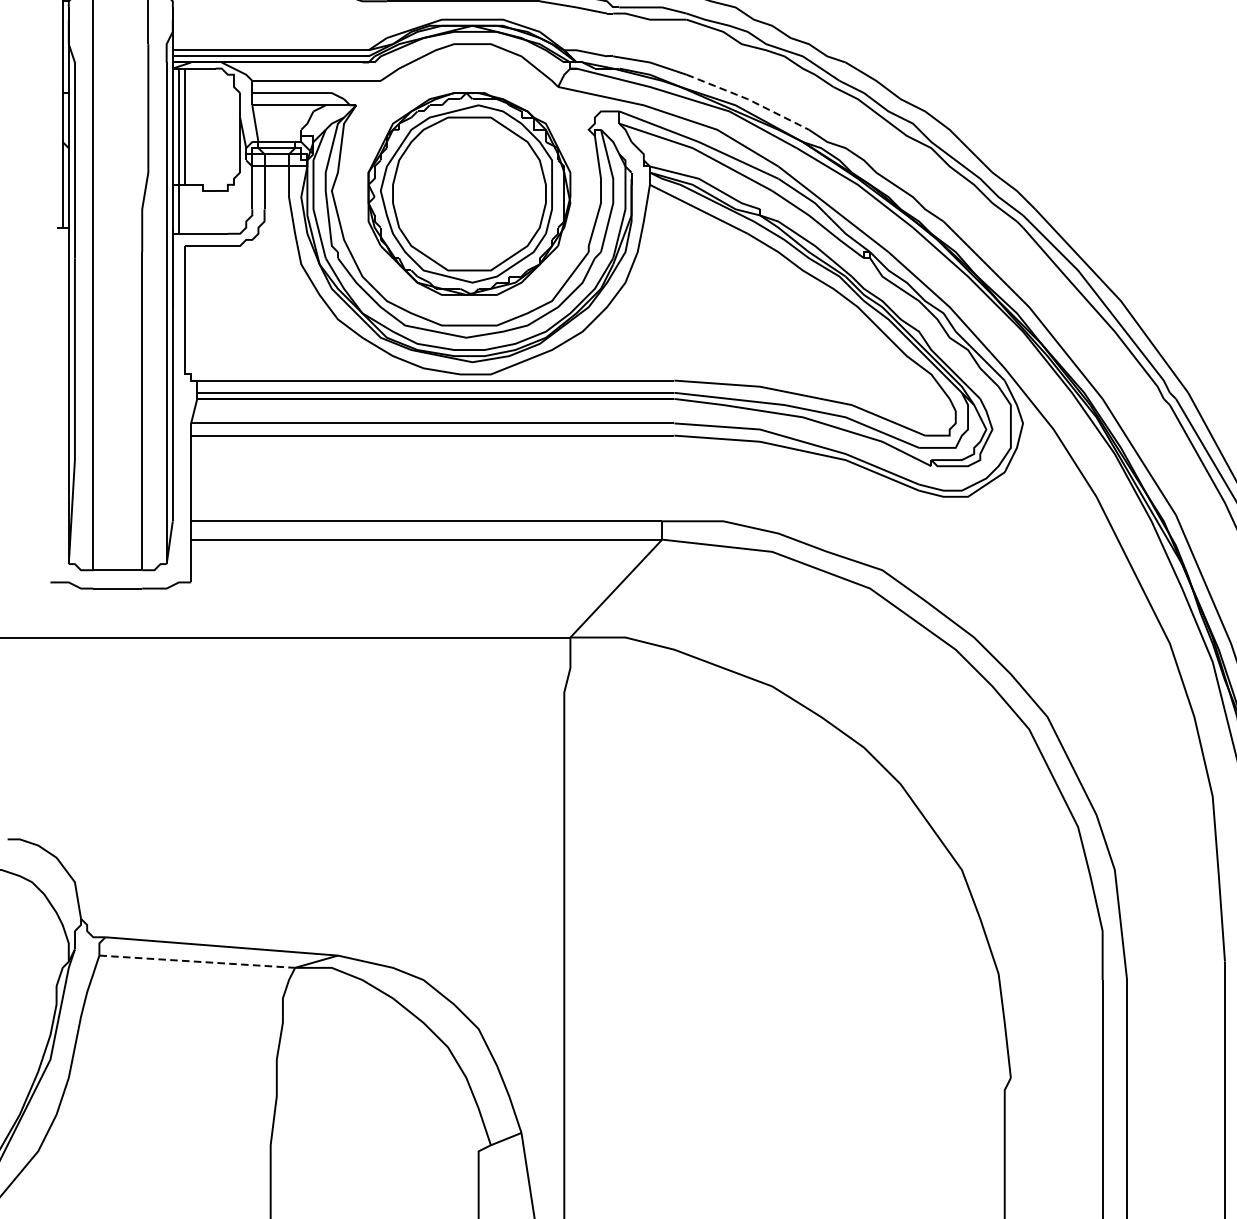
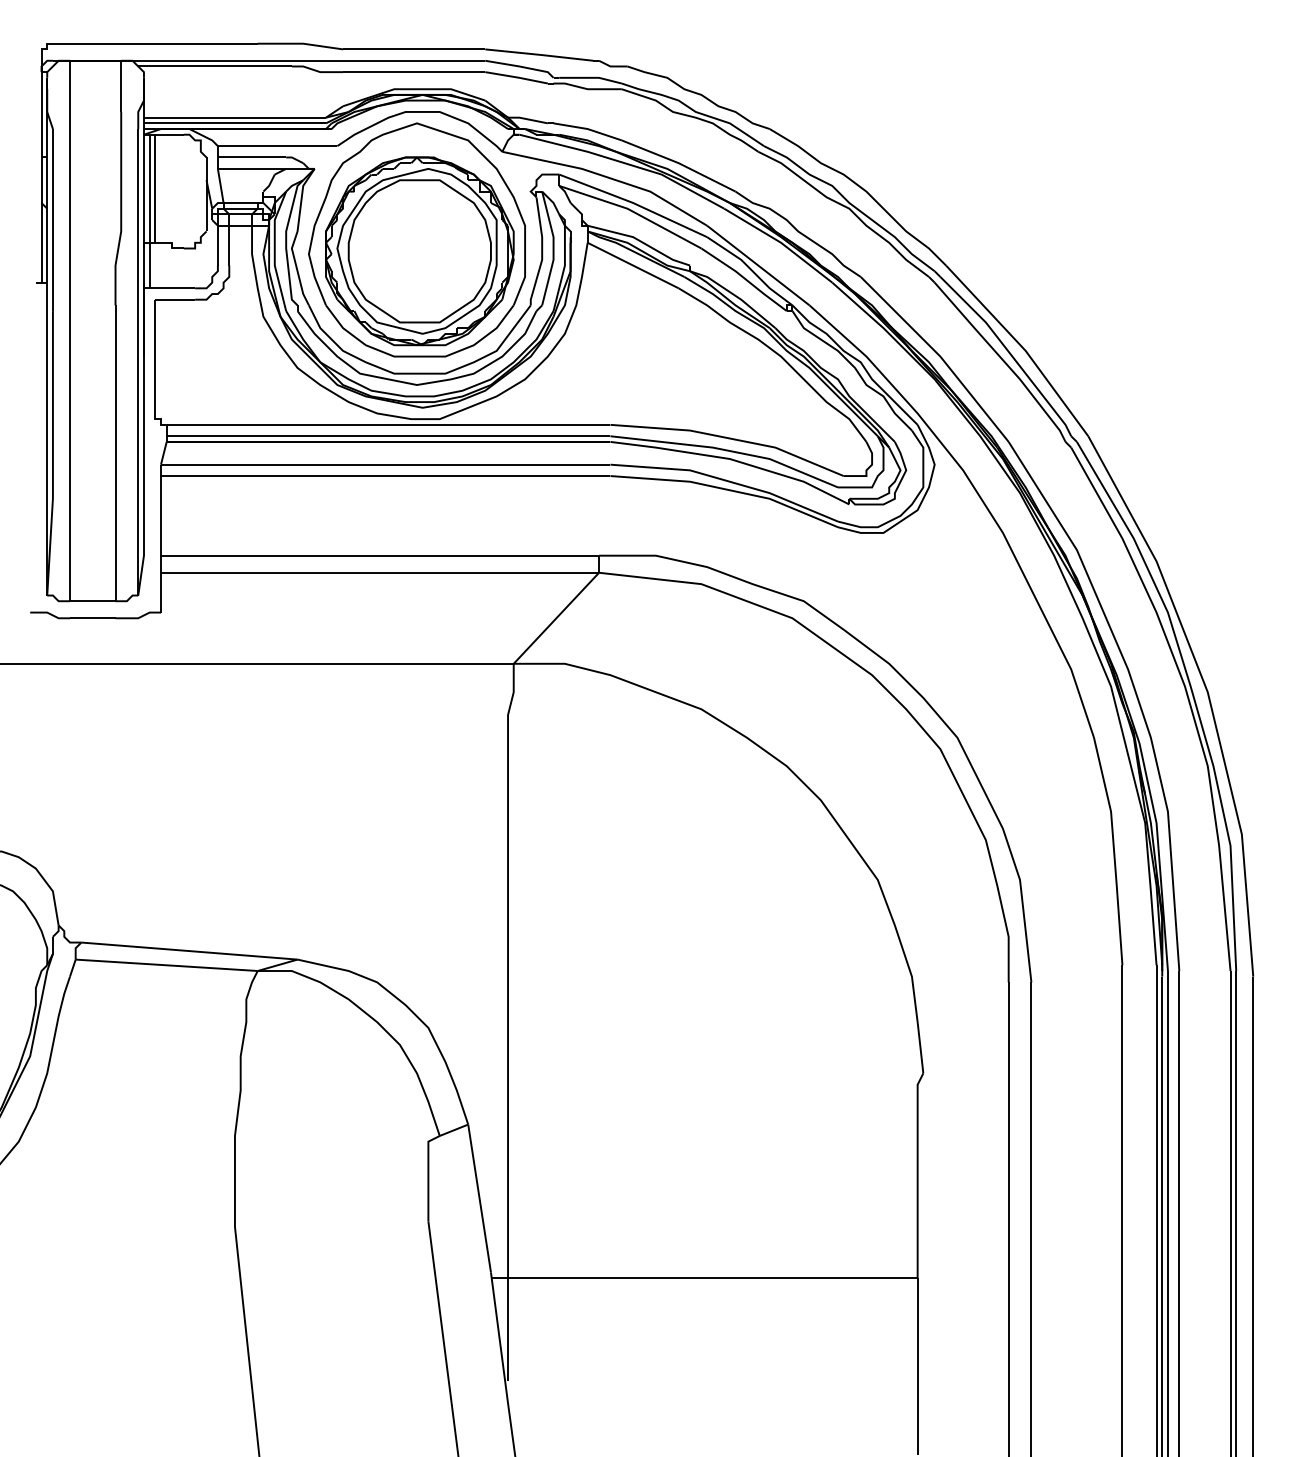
line: (748, 99) -> (679, 163), dashed -> solid
part: (465, 181) -> (416, 239), added
line: (198, 961) -> (167, 965), dashed -> solid

